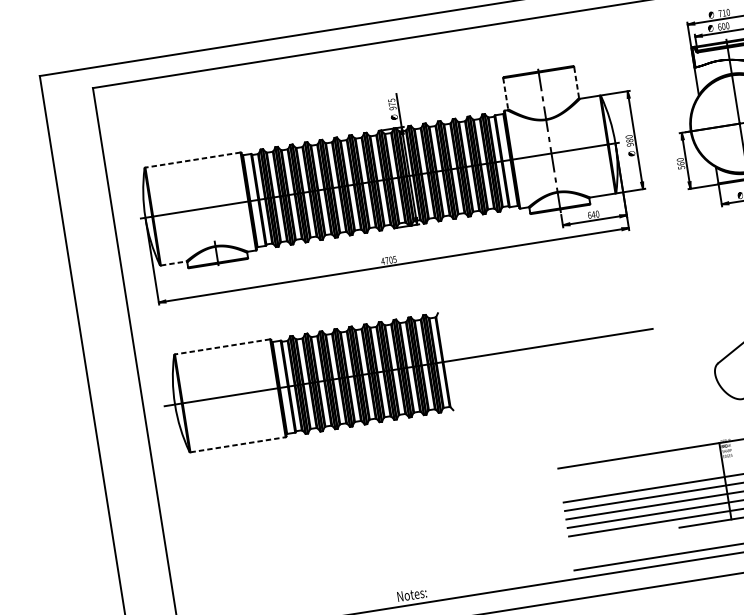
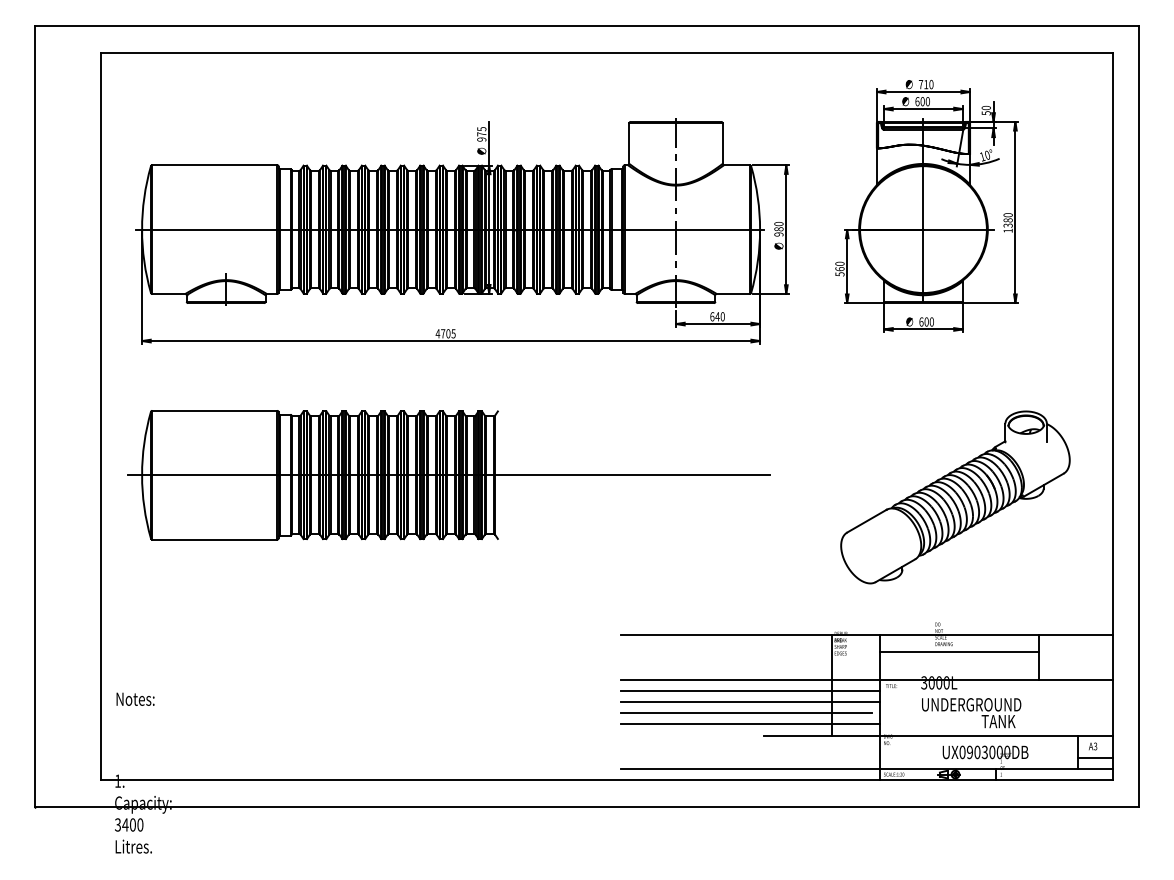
line: (576, 82) -> (722, 143), dashed -> solid
line: (505, 94) -> (629, 144), dashed -> solid
line: (192, 160) -> (214, 165), dashed -> solid
line: (173, 263) -> (168, 293), dashed -> solid
line: (222, 346) -> (214, 410), dashed -> solid
line: (237, 444) -> (214, 539), dashed -> solid
text: (411, 594) -> (135, 698), moved

